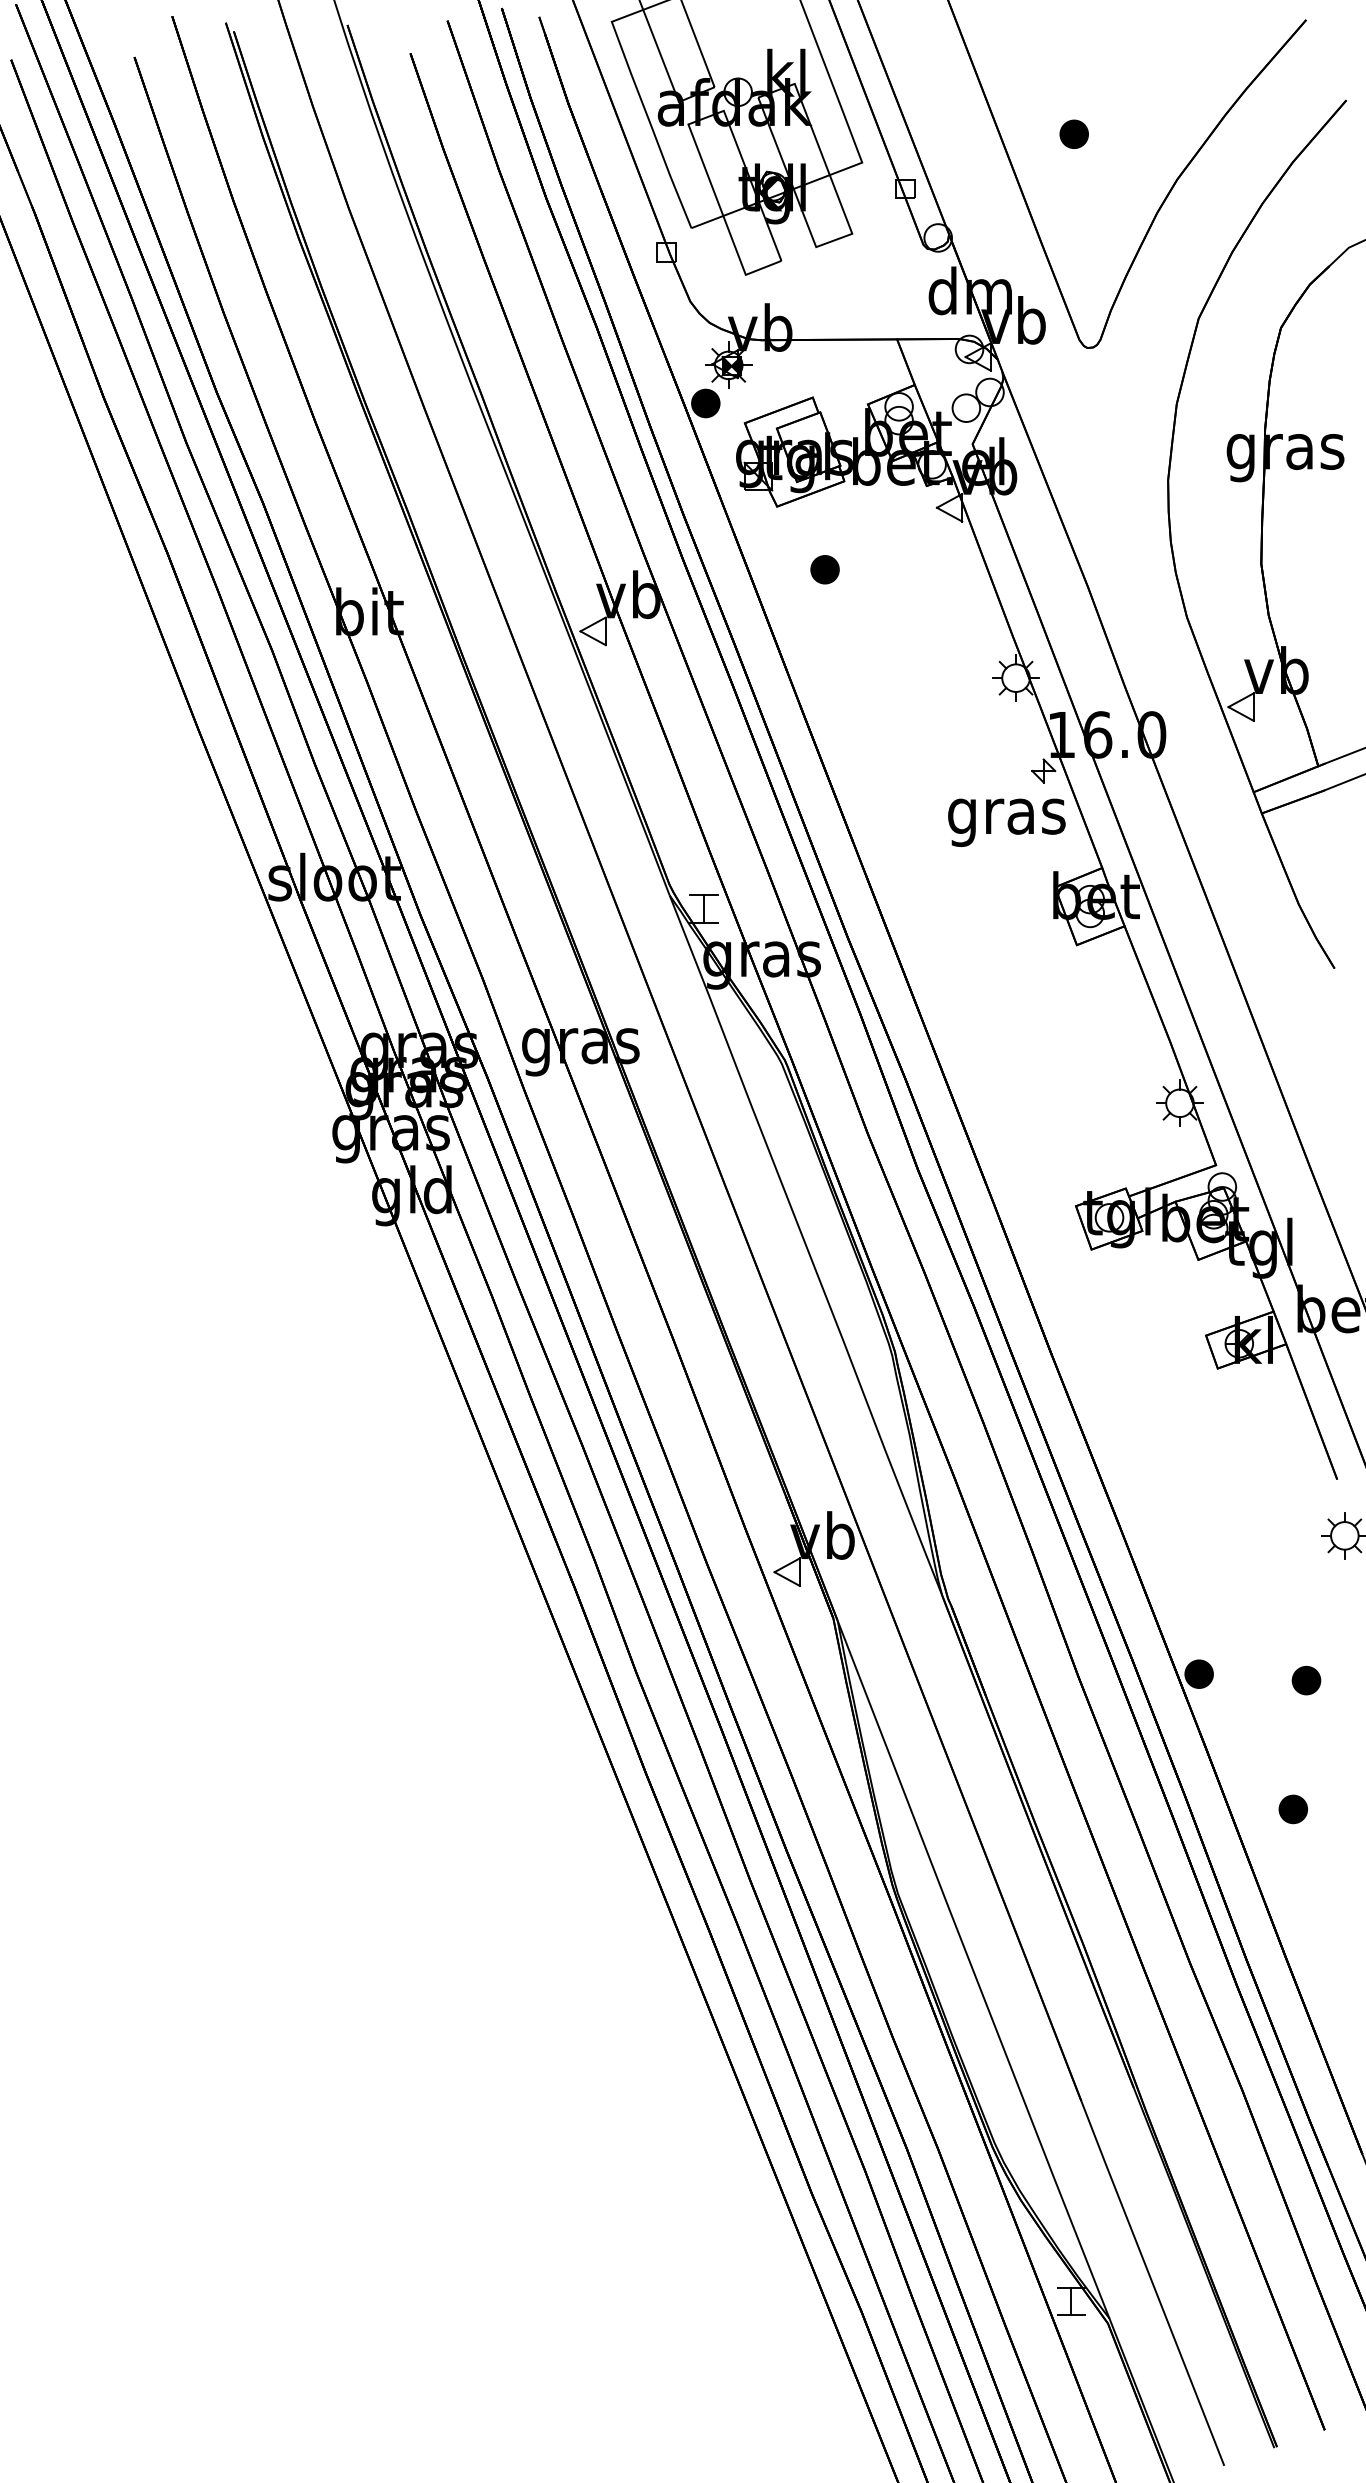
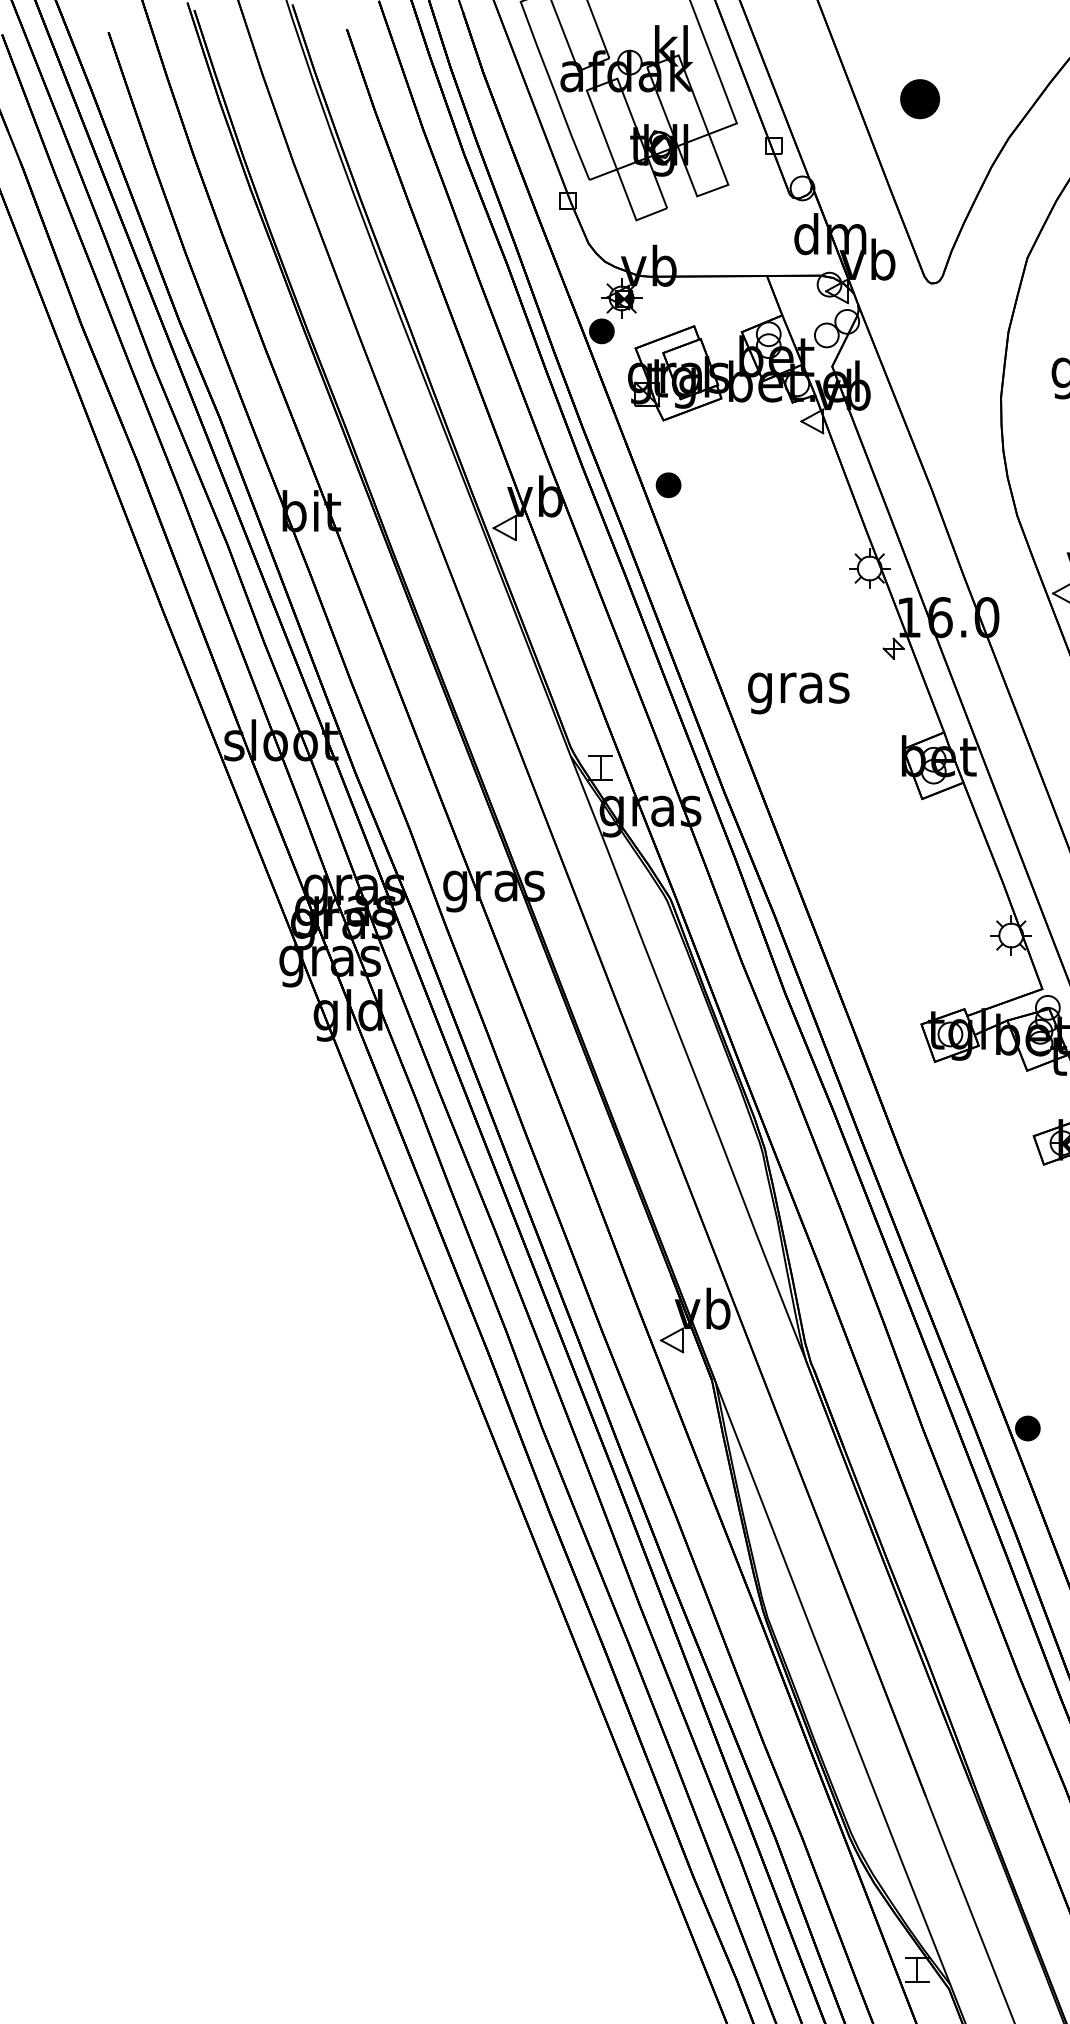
part: (1073, 133) -> (919, 98), size x1.6
part: (824, 569) -> (668, 485), moved
text: (1006, 822) -> (798, 693), moved

